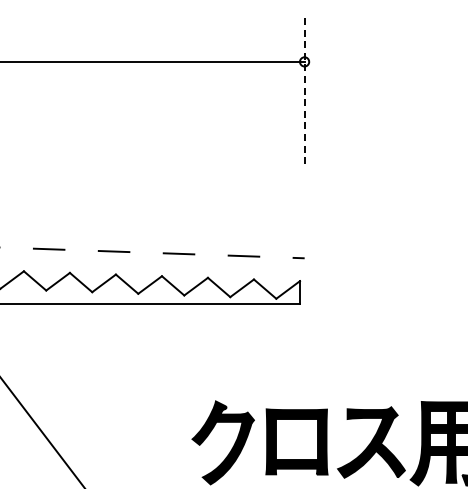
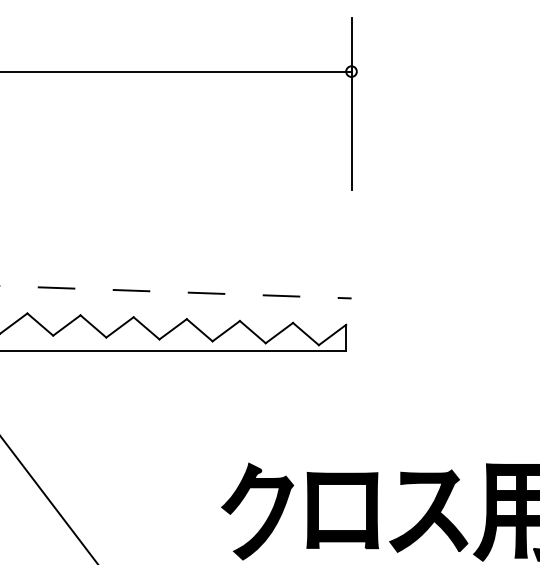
line: (304, 89) -> (351, 103), dashed -> solid

